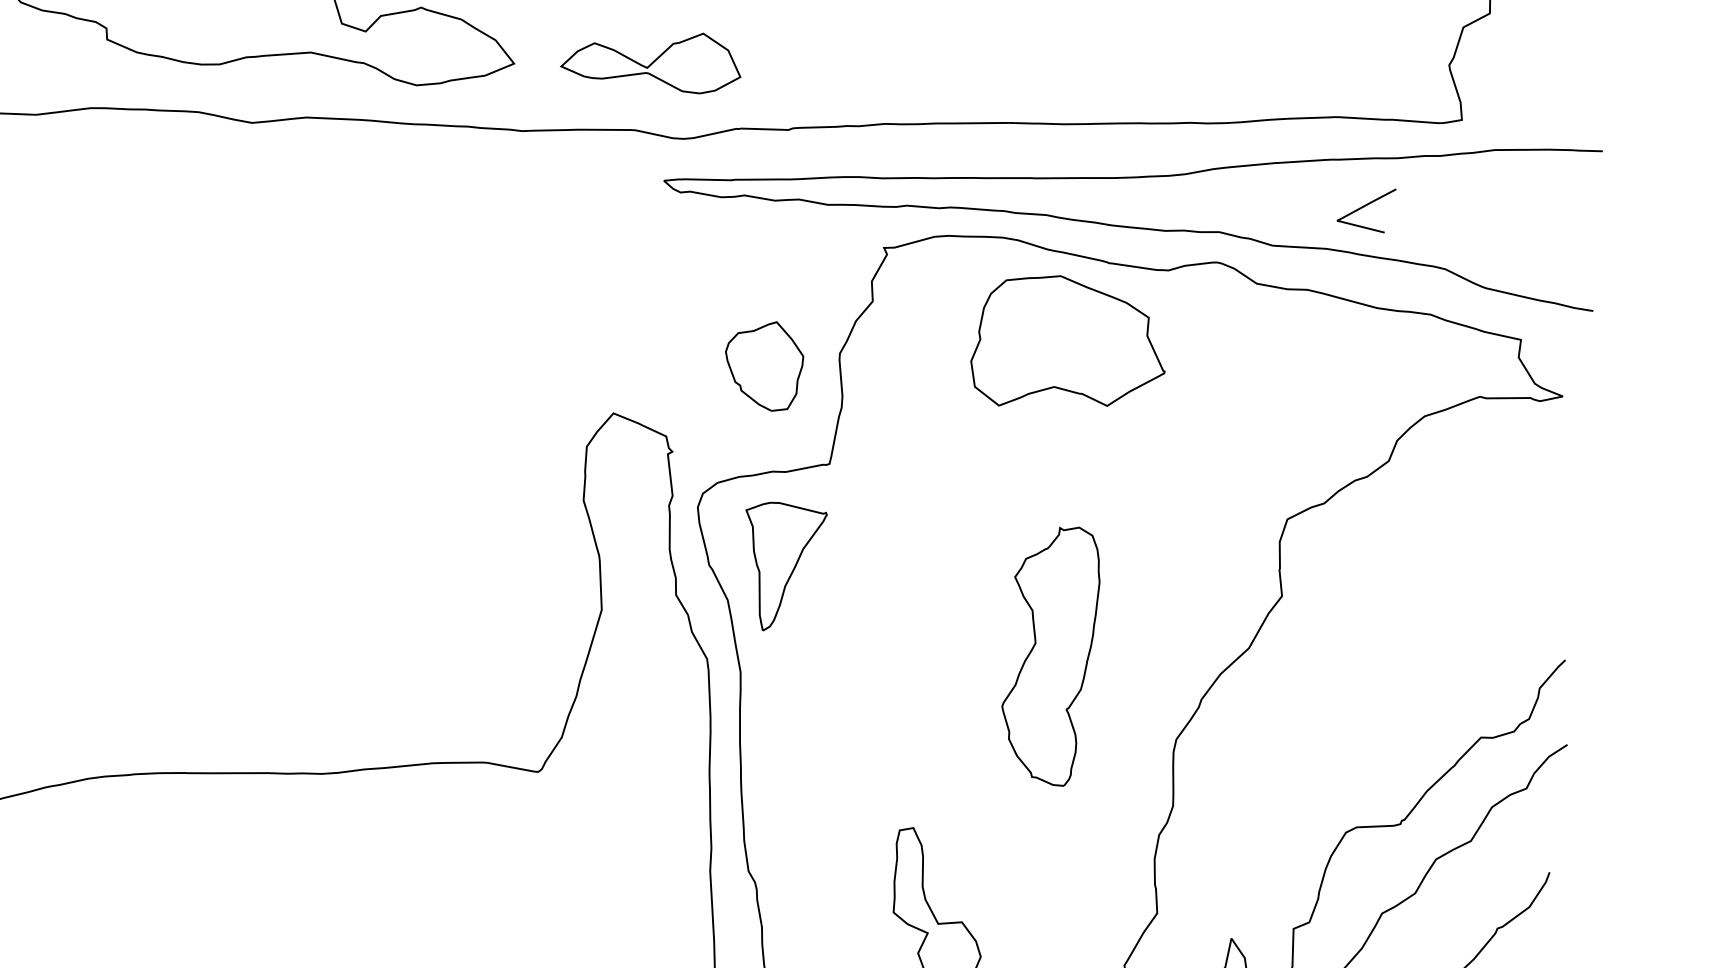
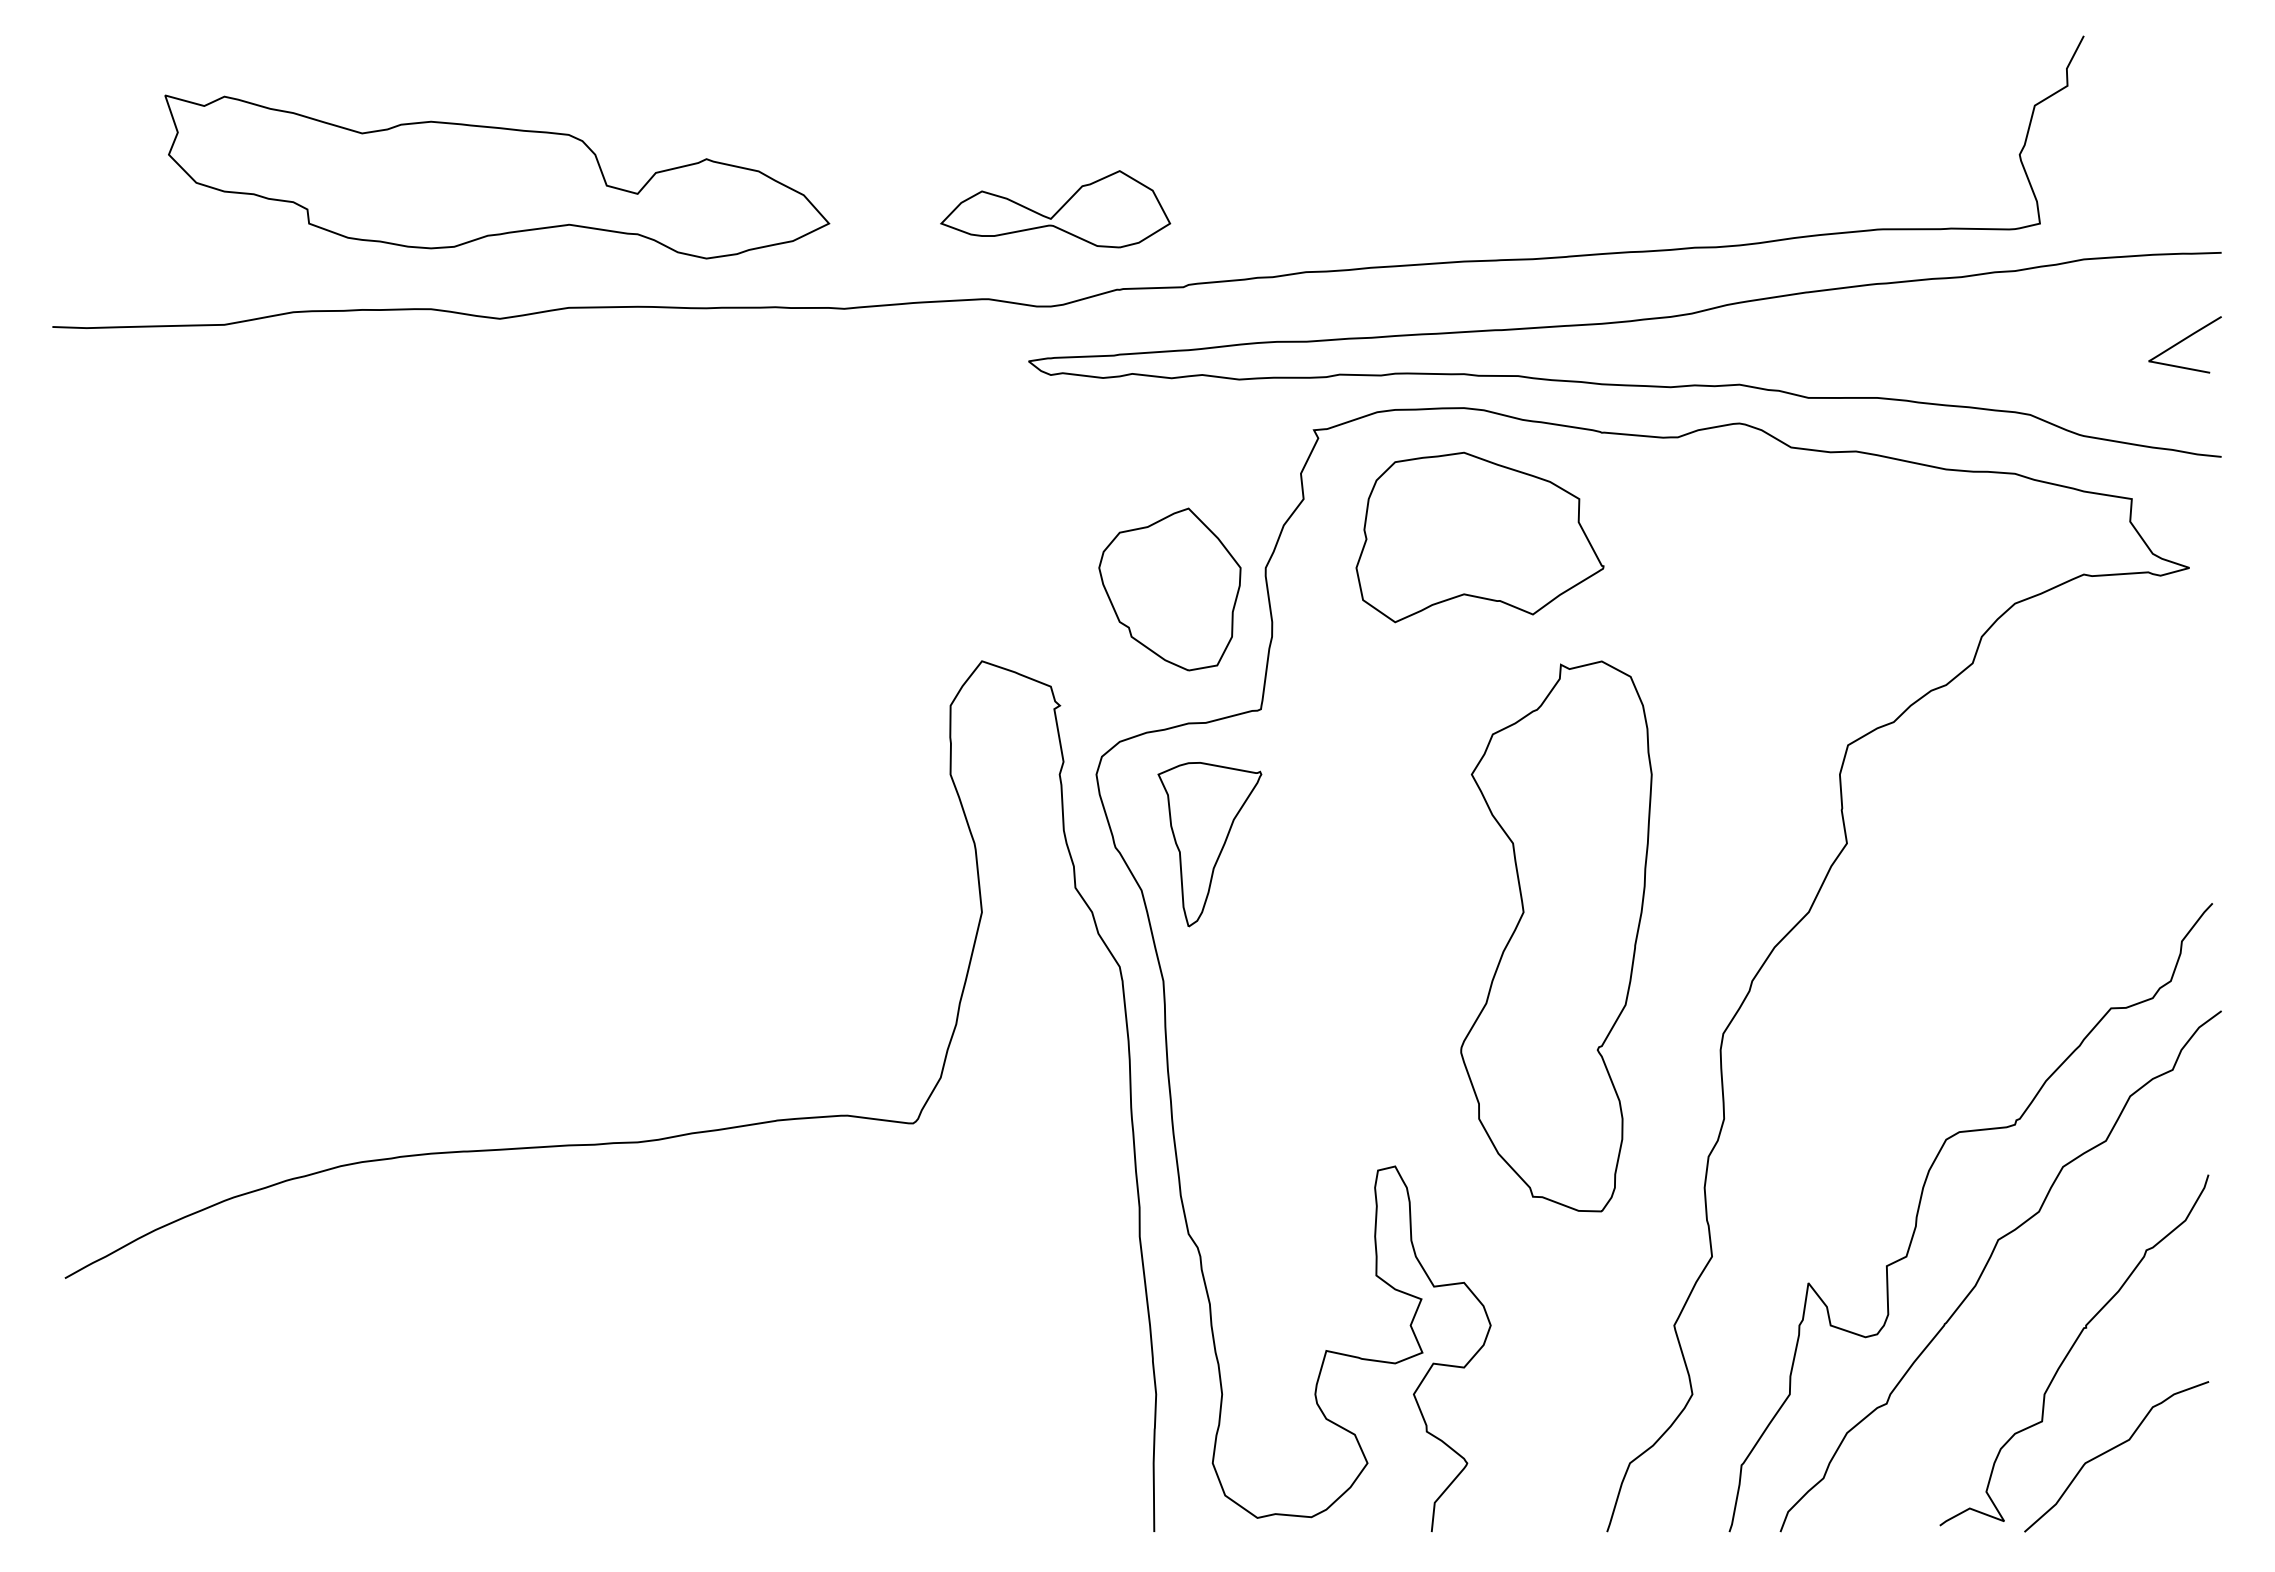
part: (651, 60) -> (1055, 209), moved
curve: (1365, 206) -> (2183, 341), moved
part: (1068, 343) -> (1479, 537), moved
part: (763, 365) -> (1169, 589), size x1.43
part: (1050, 655) -> (1556, 936), size x1.67

